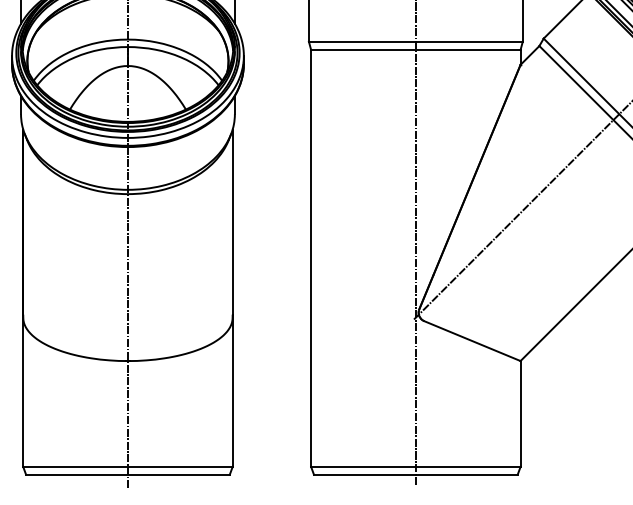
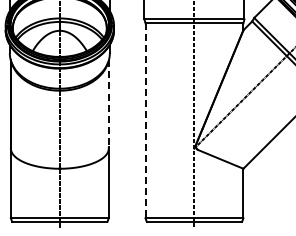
line: (232, 223) -> (108, 104), solid -> dashed
line: (311, 259) -> (145, 121), solid -> dashed

